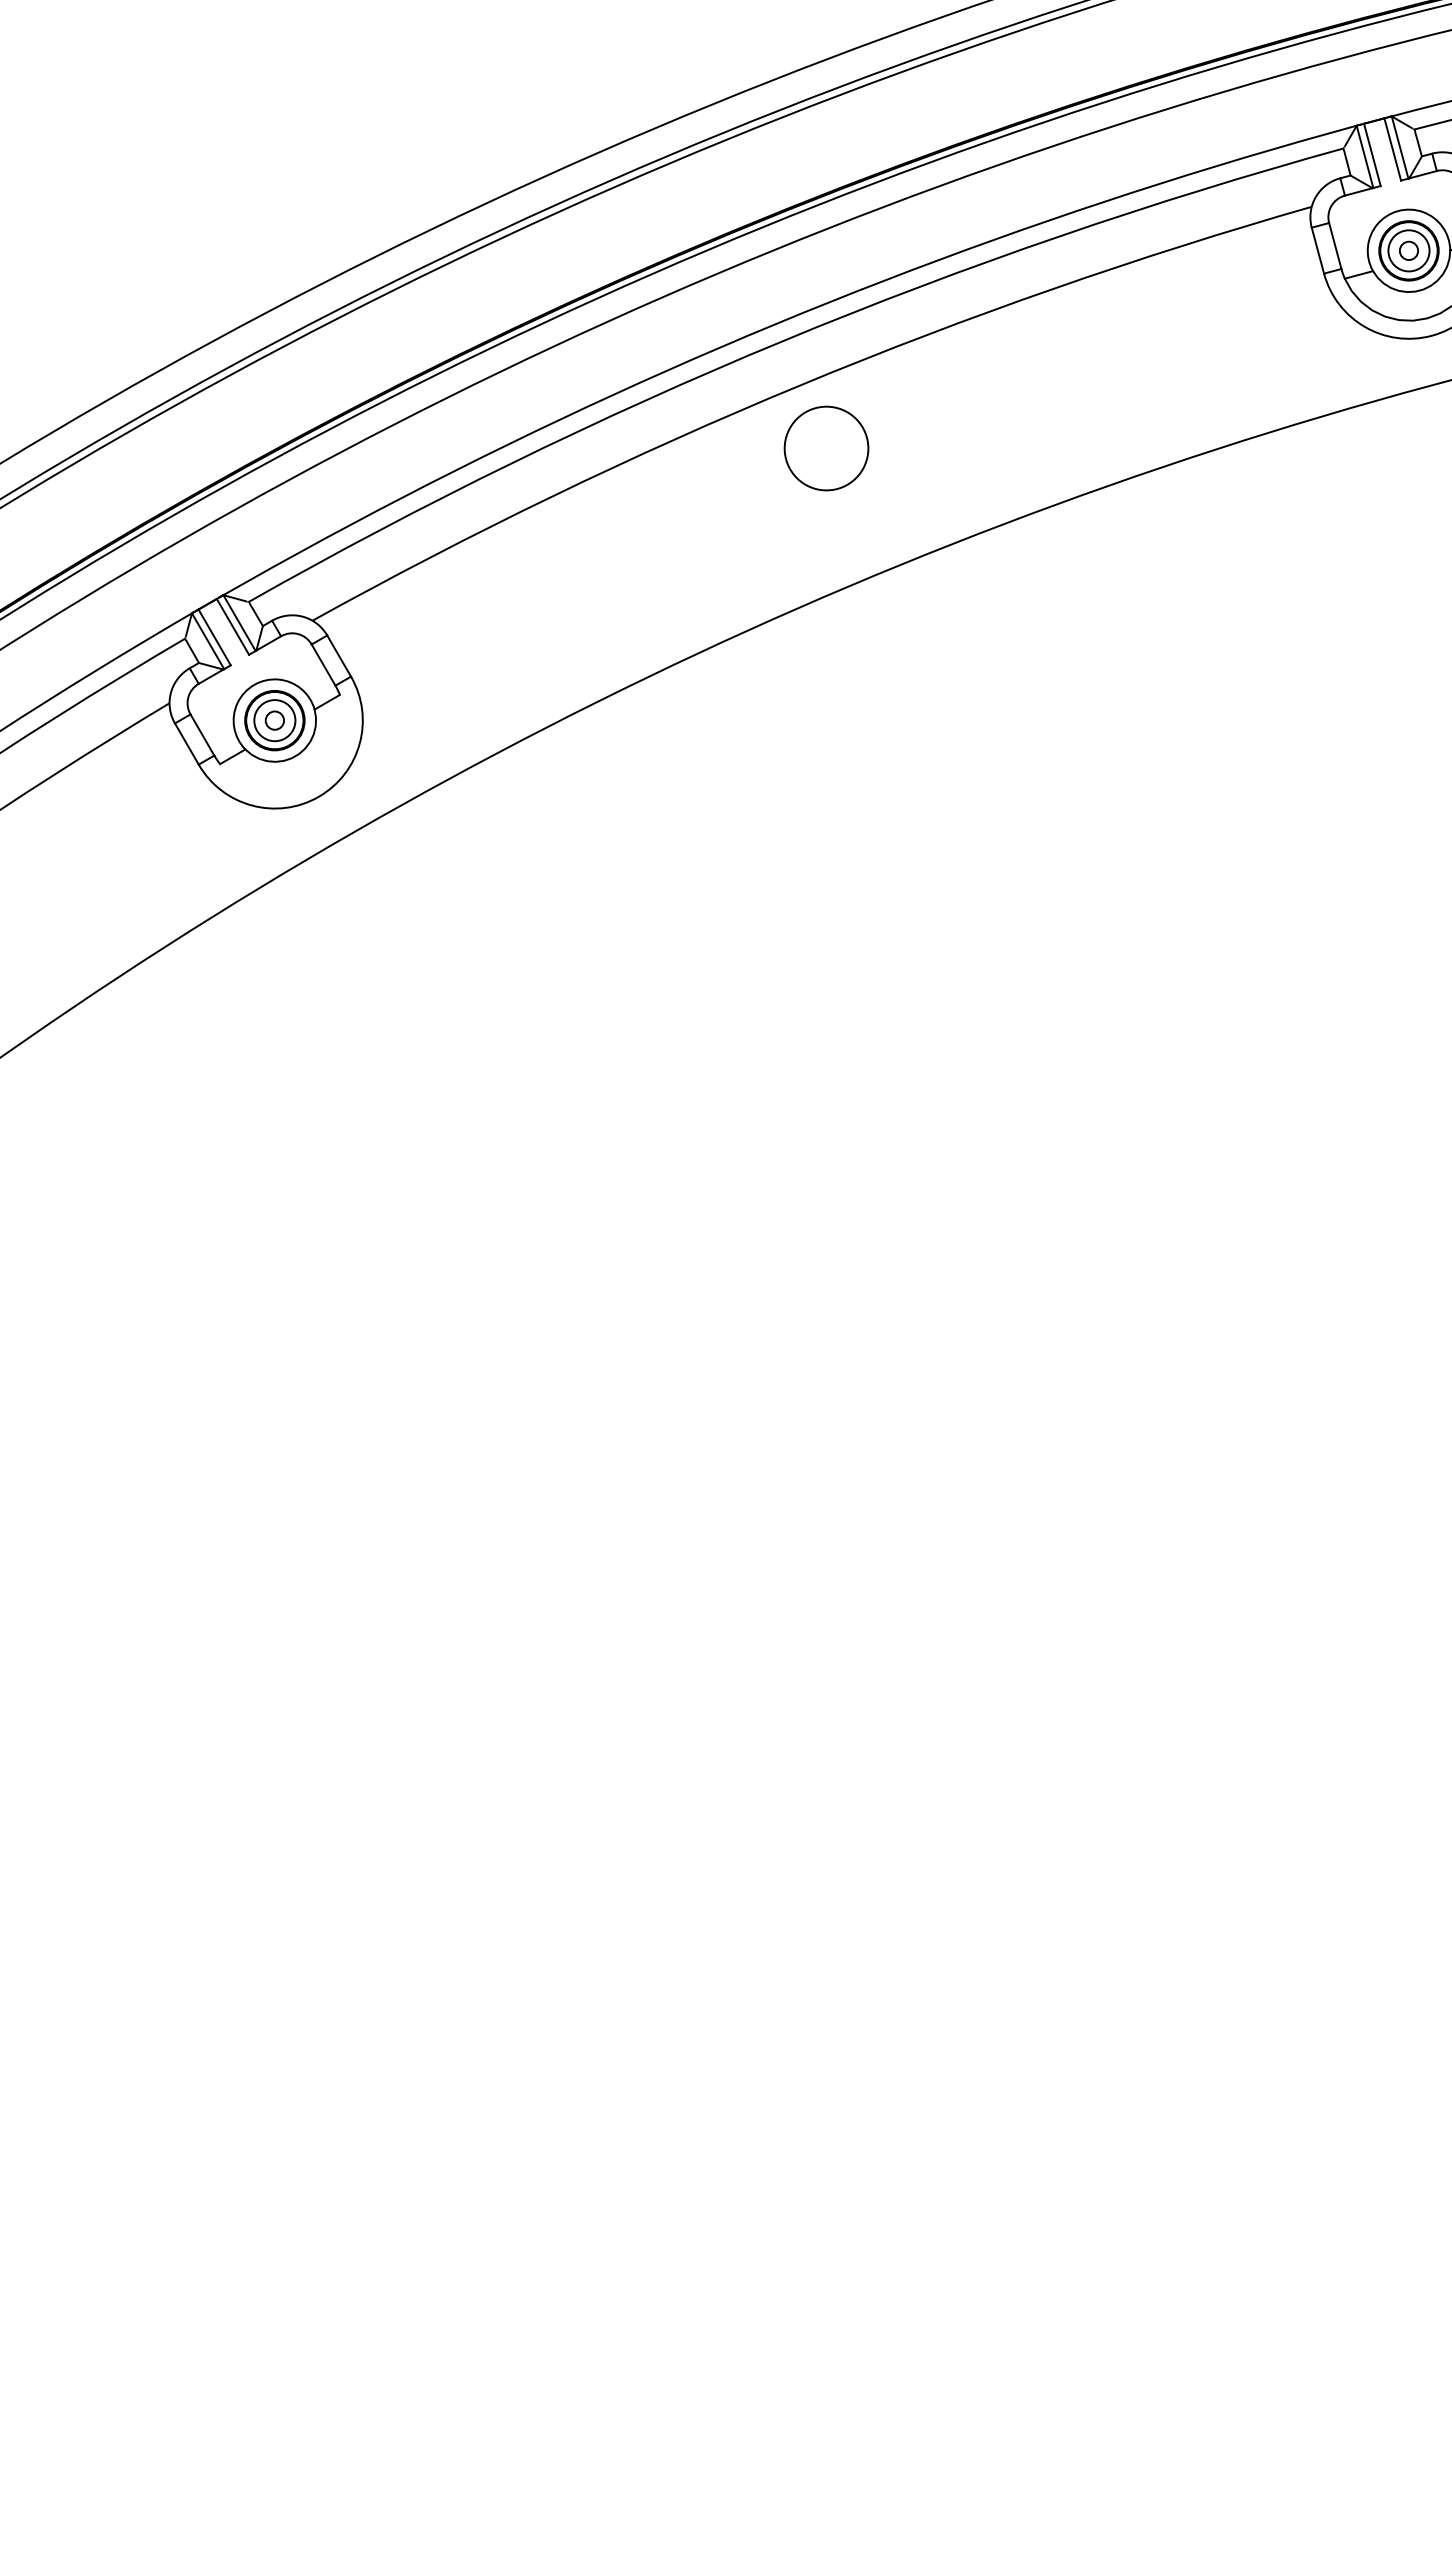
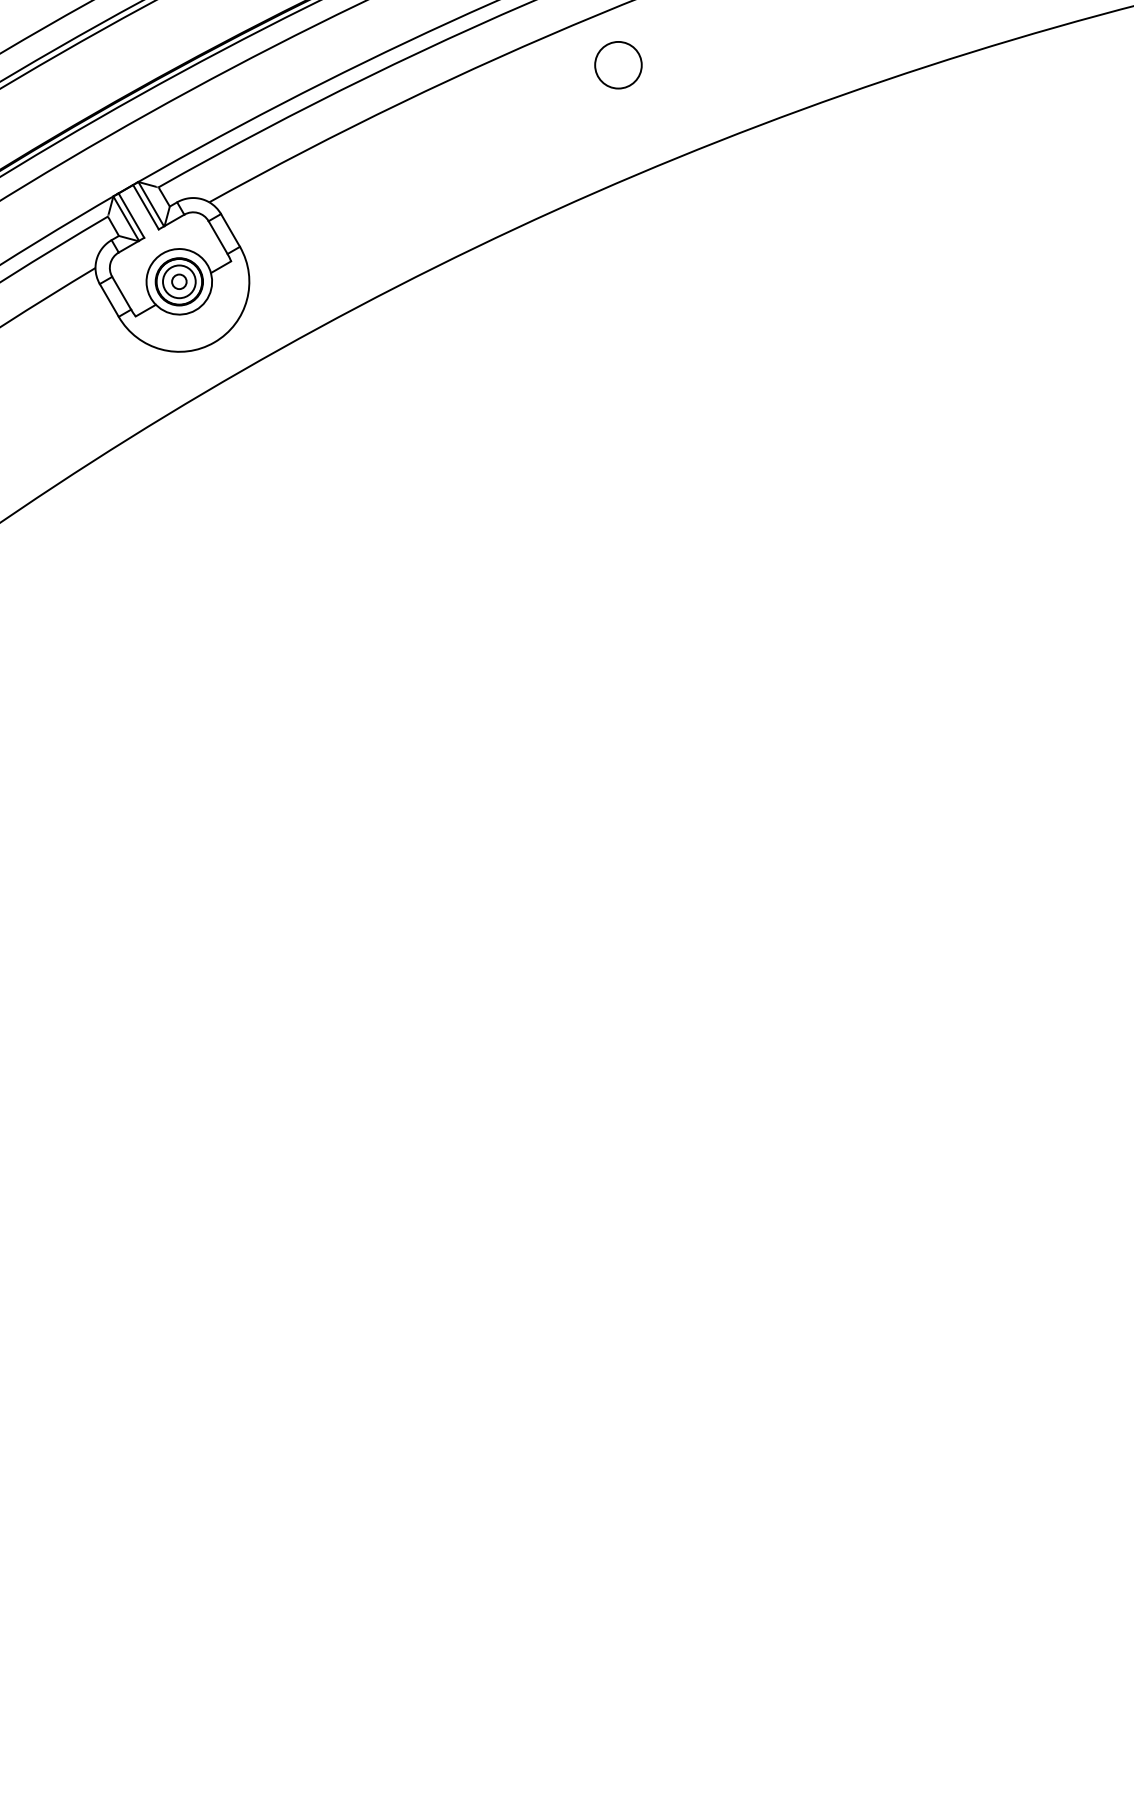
circle: (826, 448) -> (618, 65), size x0.7

